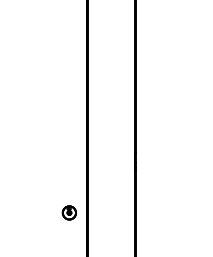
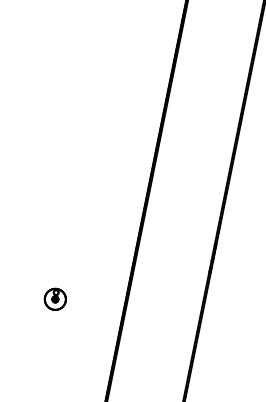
part: (68, 212) -> (54, 298), moved

